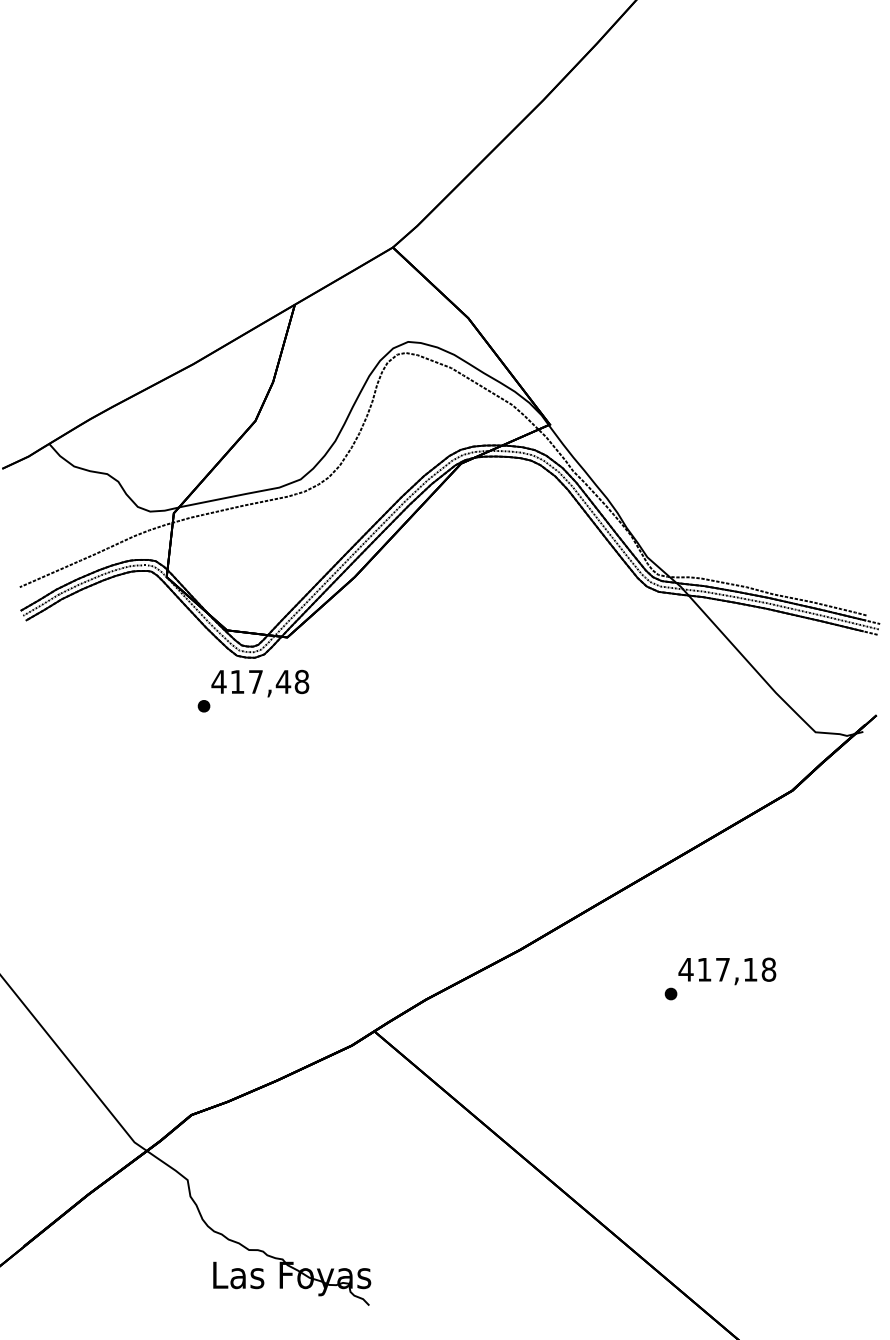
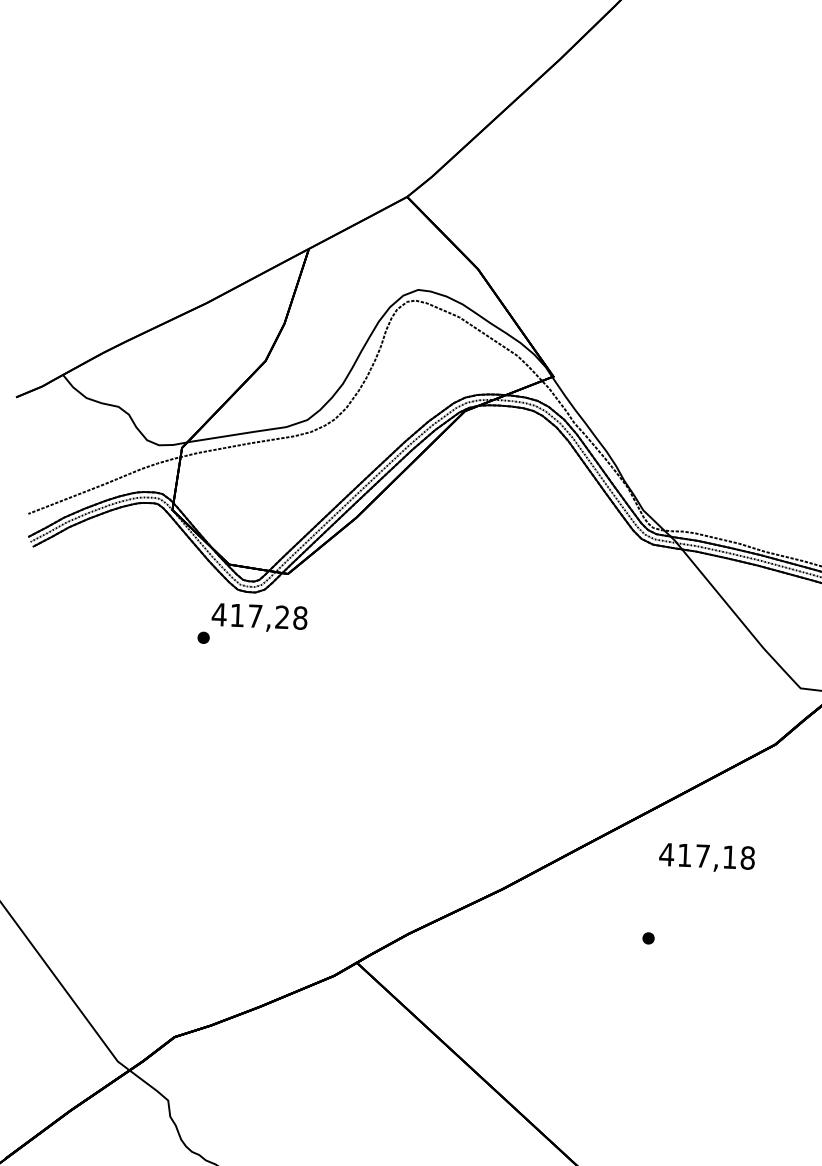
text: (283, 681) -> (282, 616), 417,48 -> 417,28
text: (727, 971) -> (707, 858), moved

